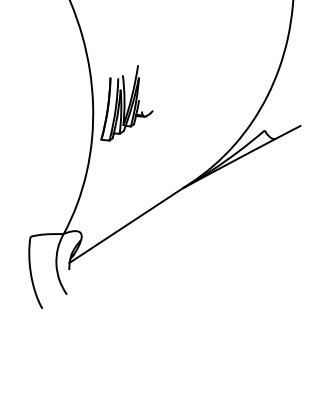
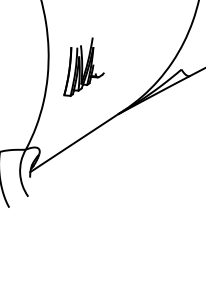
part: (126, 103) -> (83, 67), moved

